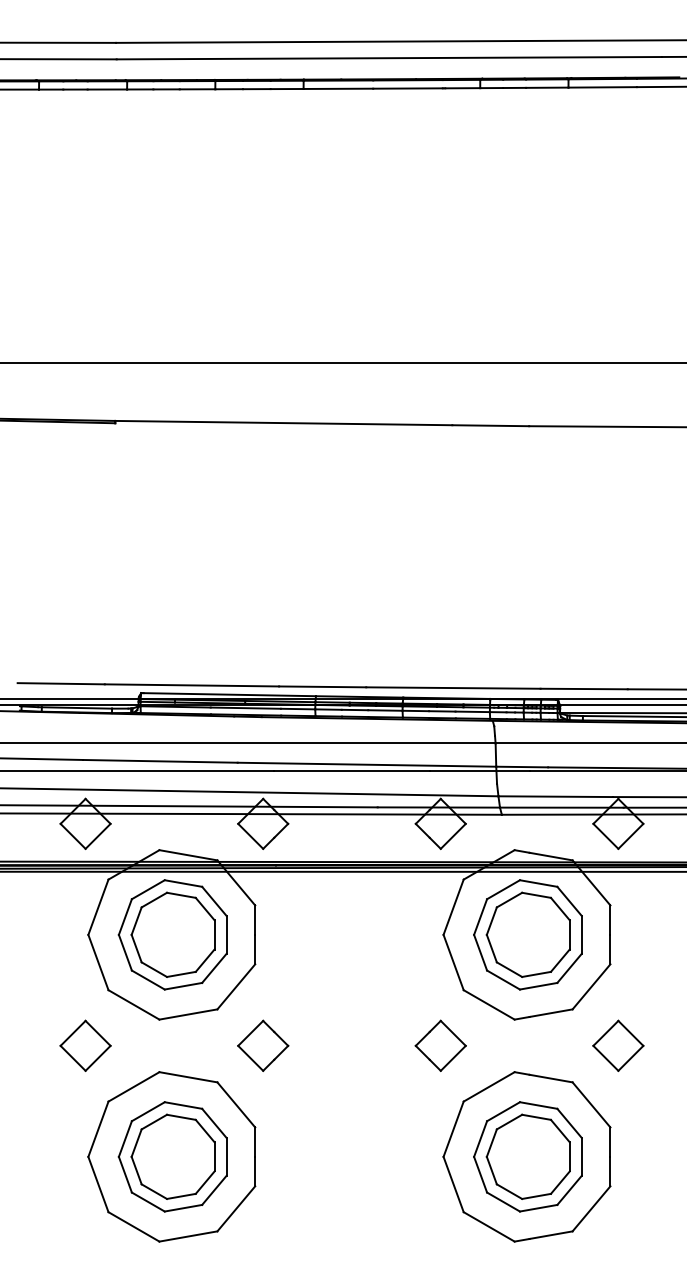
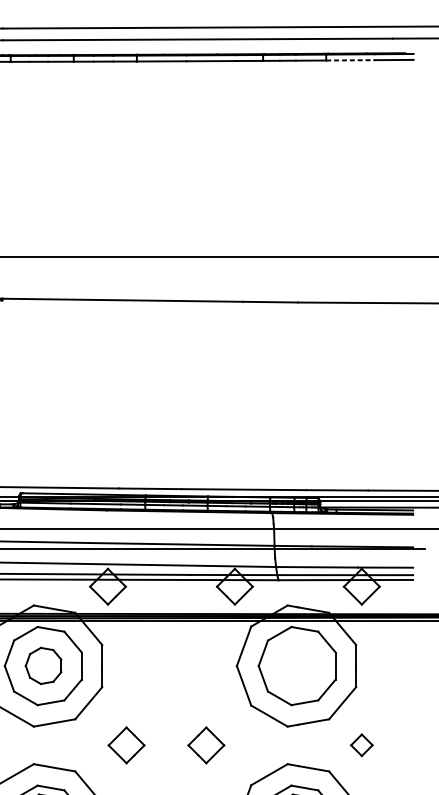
line: (603, 87) -> (351, 60), solid -> dashed
part: (172, 934) -> (43, 665), size x0.6
part: (527, 934) -> (296, 665), removed
part: (263, 1045) -> (126, 745), moved
part: (440, 1045) -> (206, 745), moved
part: (618, 1045) -> (361, 745), size x0.6

